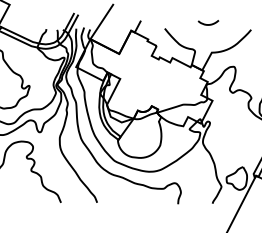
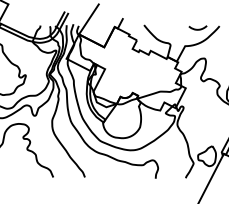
curve: (208, 24) -> (198, 29), moved

